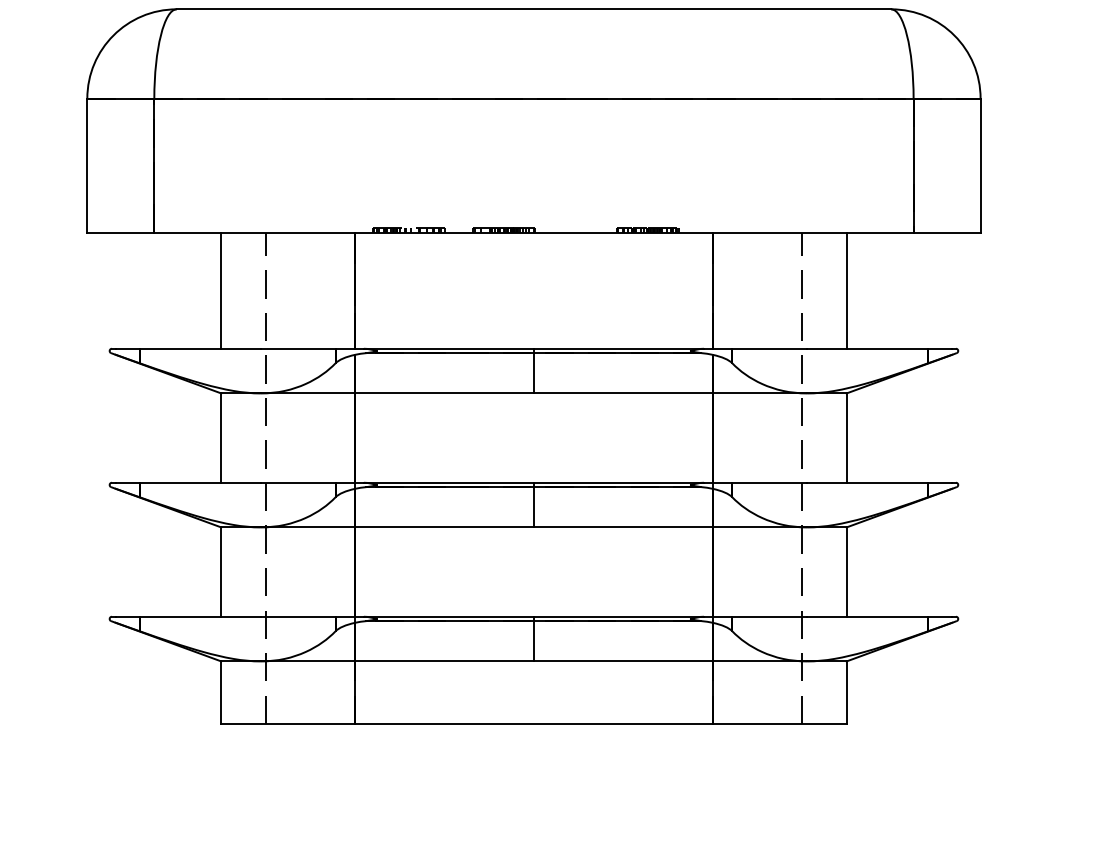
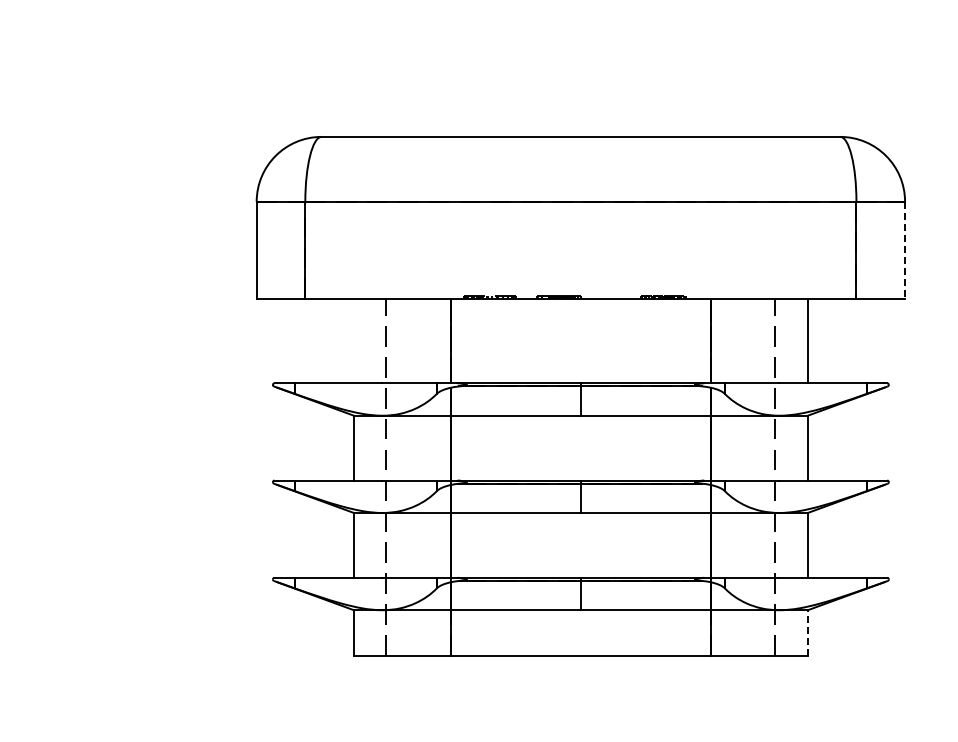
line: (981, 165) -> (905, 250), solid -> dashed
line: (220, 291) -> (353, 341), removed
line: (846, 692) -> (807, 632), solid -> dashed

